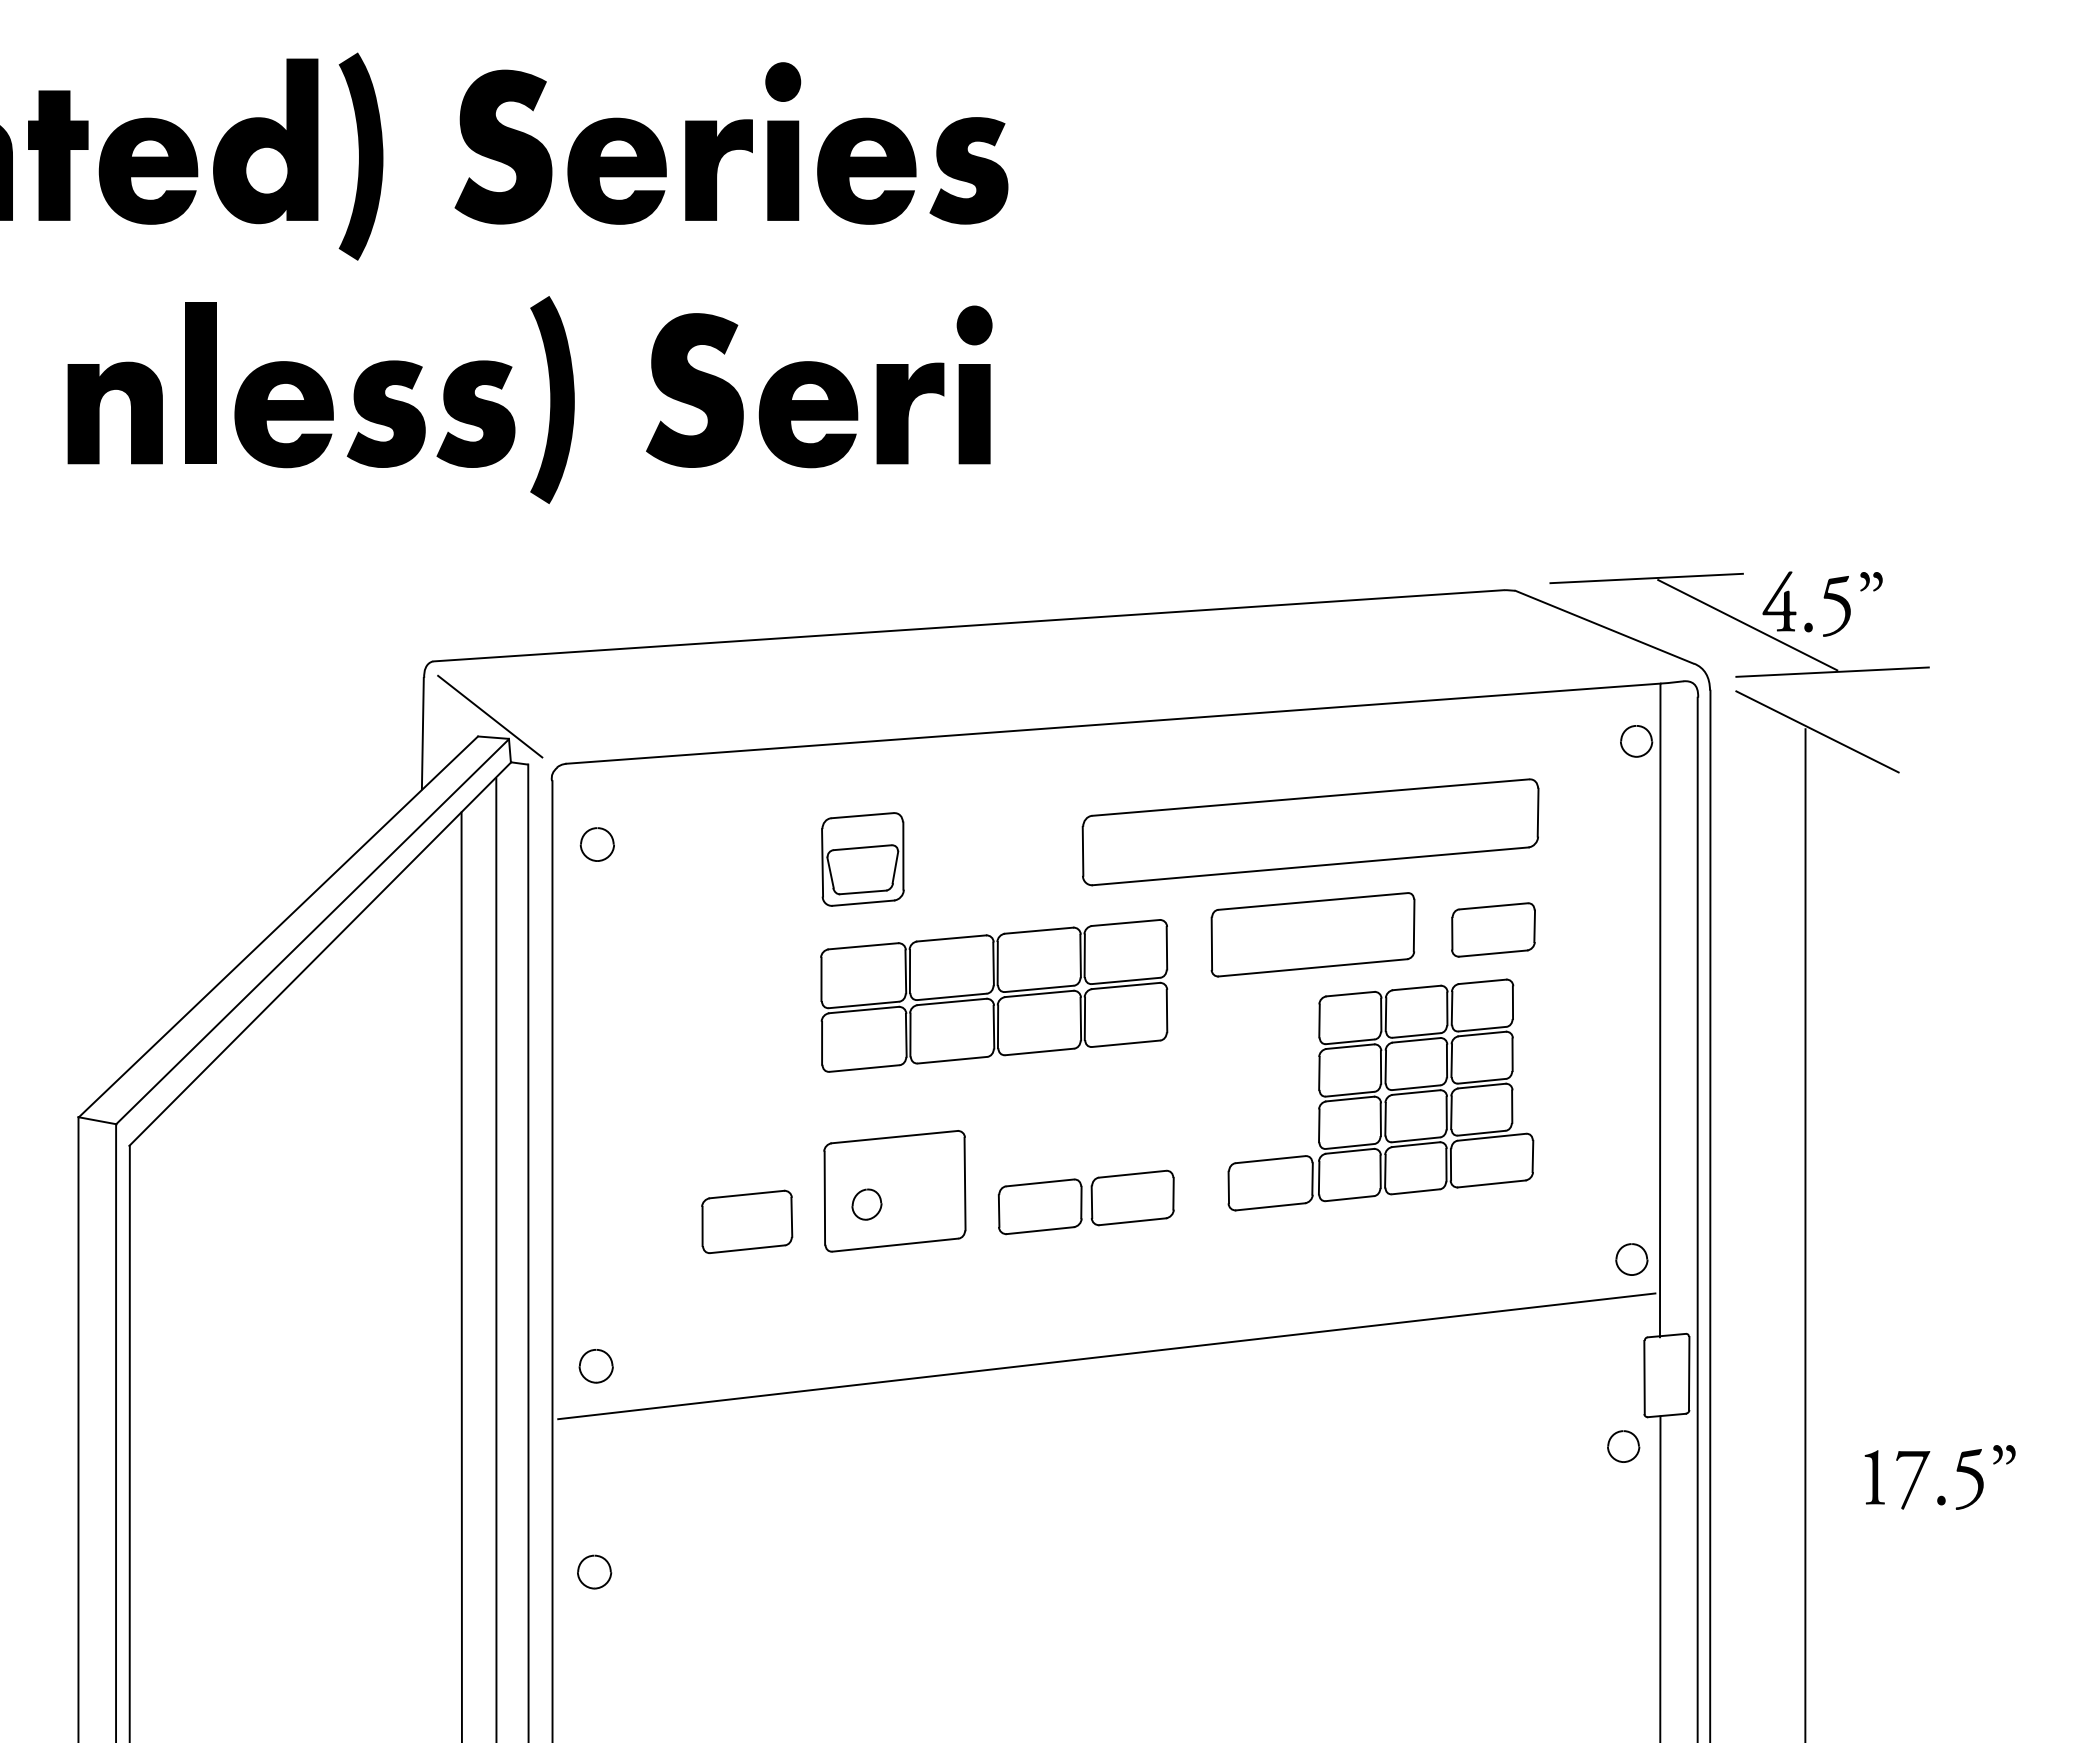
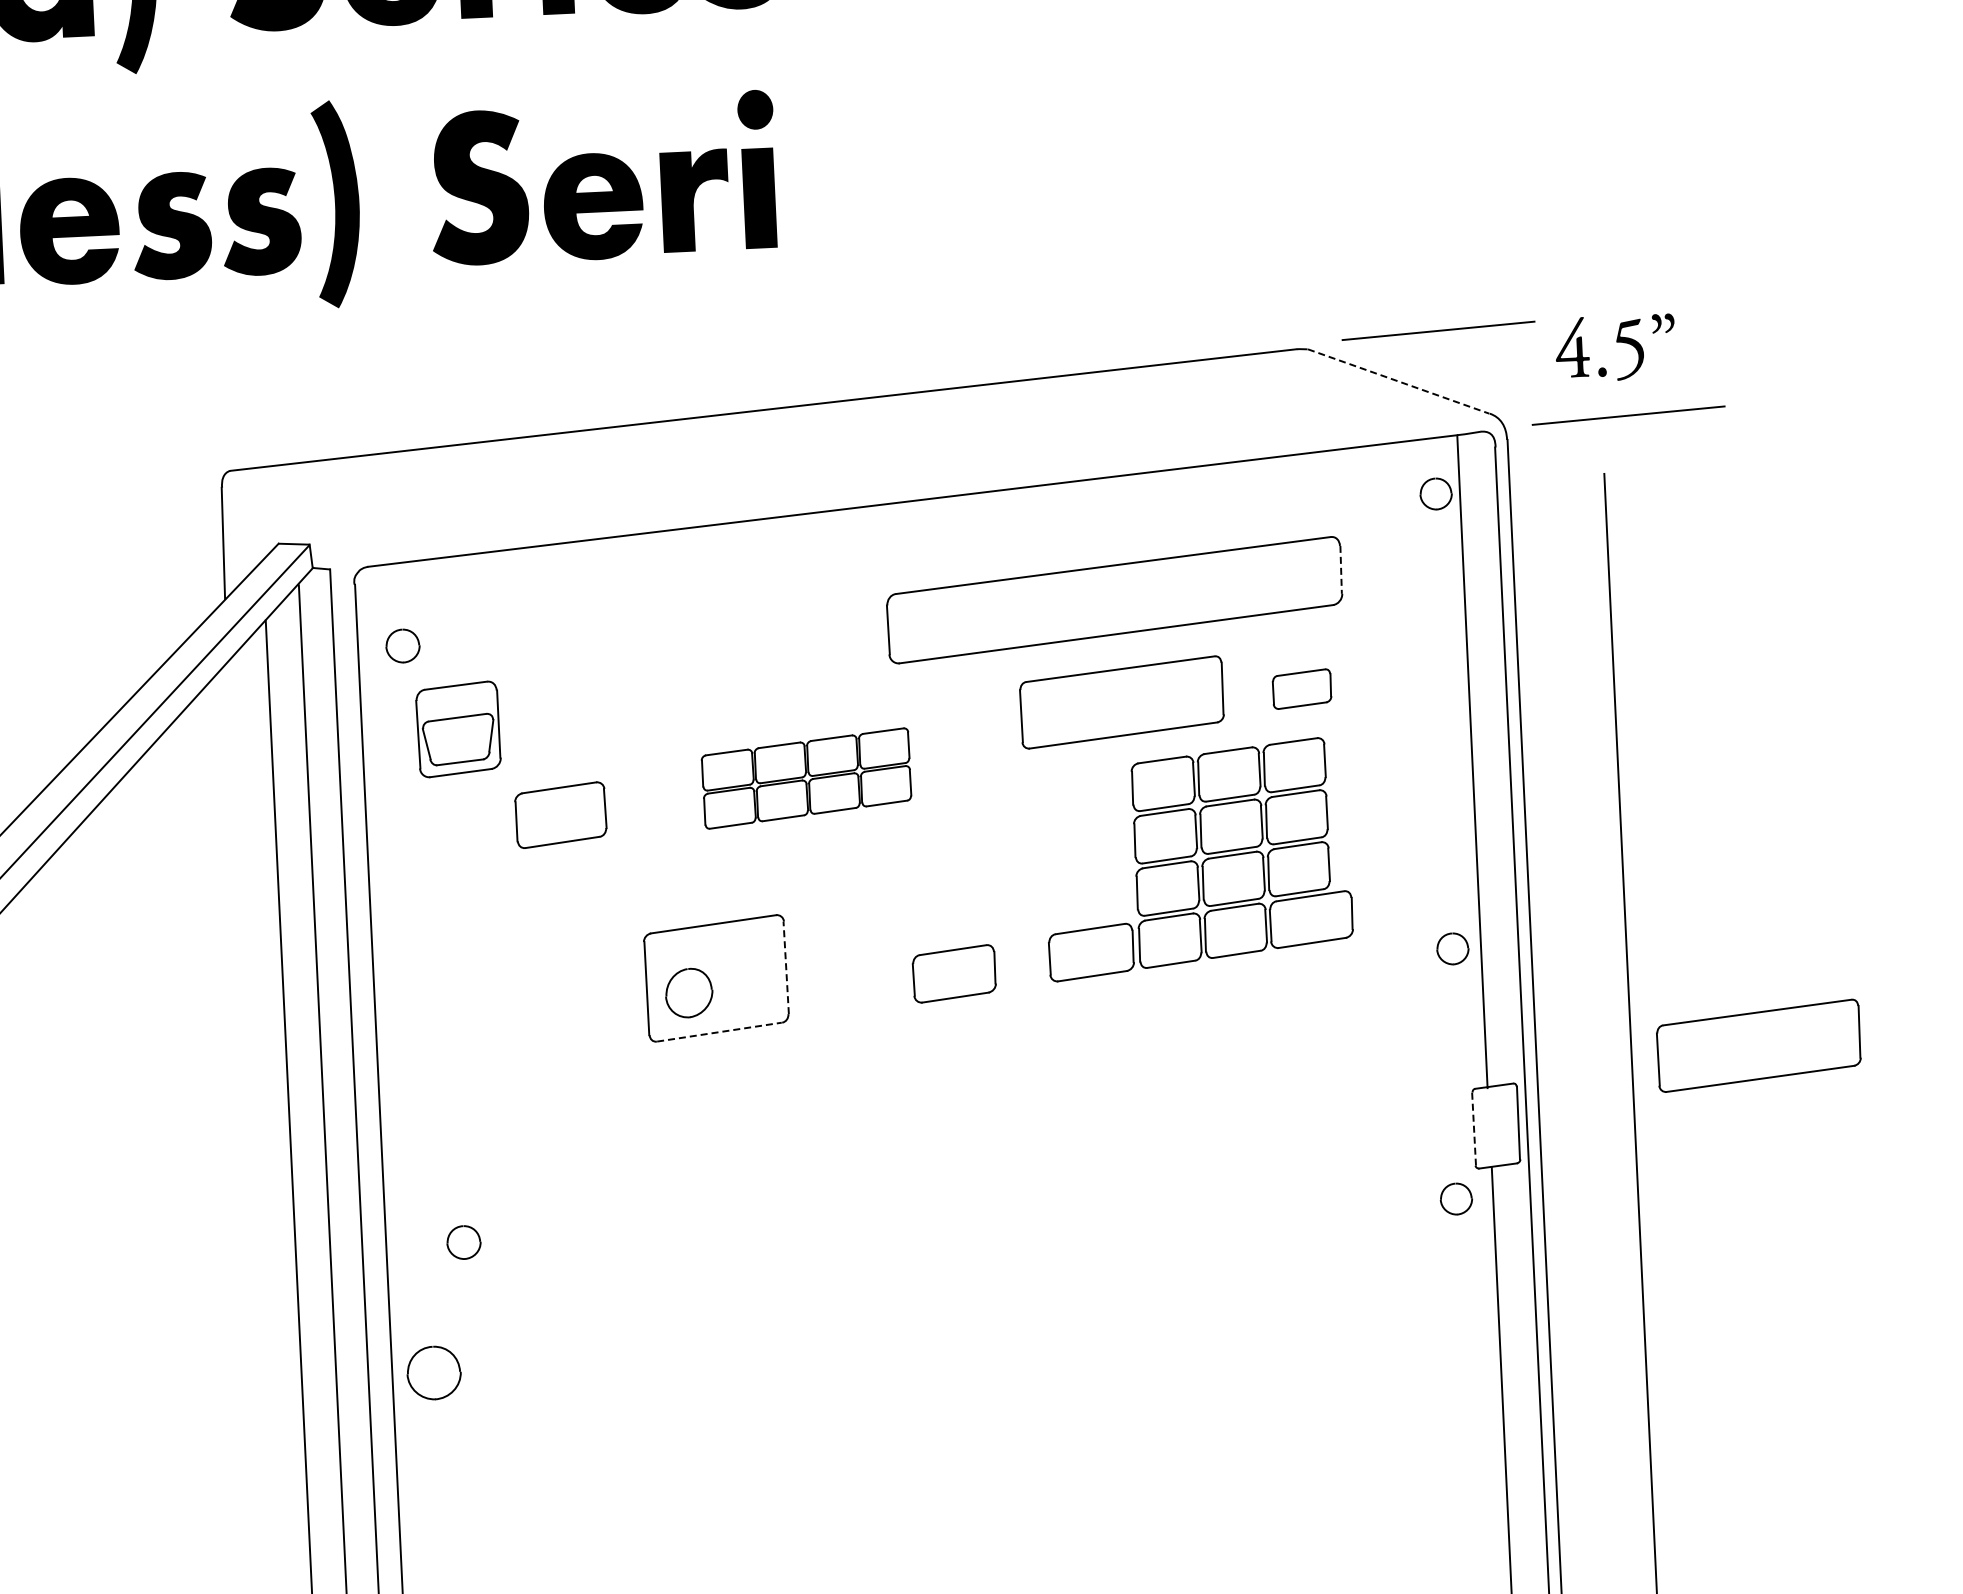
line: (1747, 625) -> (1541, 373), removed
line: (1604, 627) -> (1398, 381), solid -> dashed
line: (490, 716) -> (290, 523), removed
line: (1817, 731) -> (1616, 475), removed
line: (1538, 812) -> (1341, 569), solid -> dashed
part: (862, 859) -> (458, 729), moved
part: (1493, 929) -> (1302, 688), size x0.7
part: (994, 995) -> (806, 778), size x0.6
line: (965, 1183) -> (786, 967), solid -> dashed
part: (866, 1204) -> (688, 992), size x1.6
part: (1039, 1206) -> (861, 986), removed
part: (747, 1221) -> (561, 814), moved
line: (895, 1245) -> (719, 1032), solid -> dashed
part: (1631, 1259) -> (1452, 948), moved
part: (1932, 1307) -> (1758, 1045), added
line: (1106, 1356) -> (935, 1133), removed
part: (595, 1366) -> (463, 1242), moved
line: (1644, 1377) -> (1474, 1129), solid -> dashed
part: (1956, 1471) -> (1790, 1208), removed
part: (594, 1571) -> (434, 1372), size x1.6

